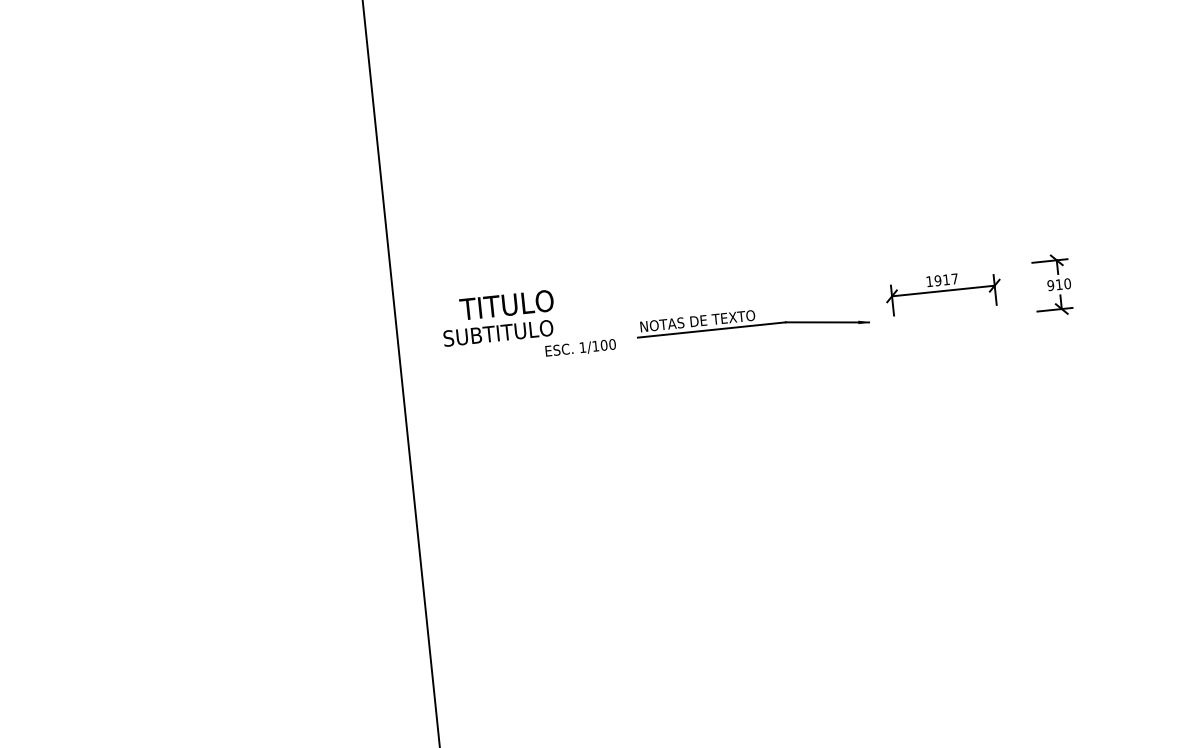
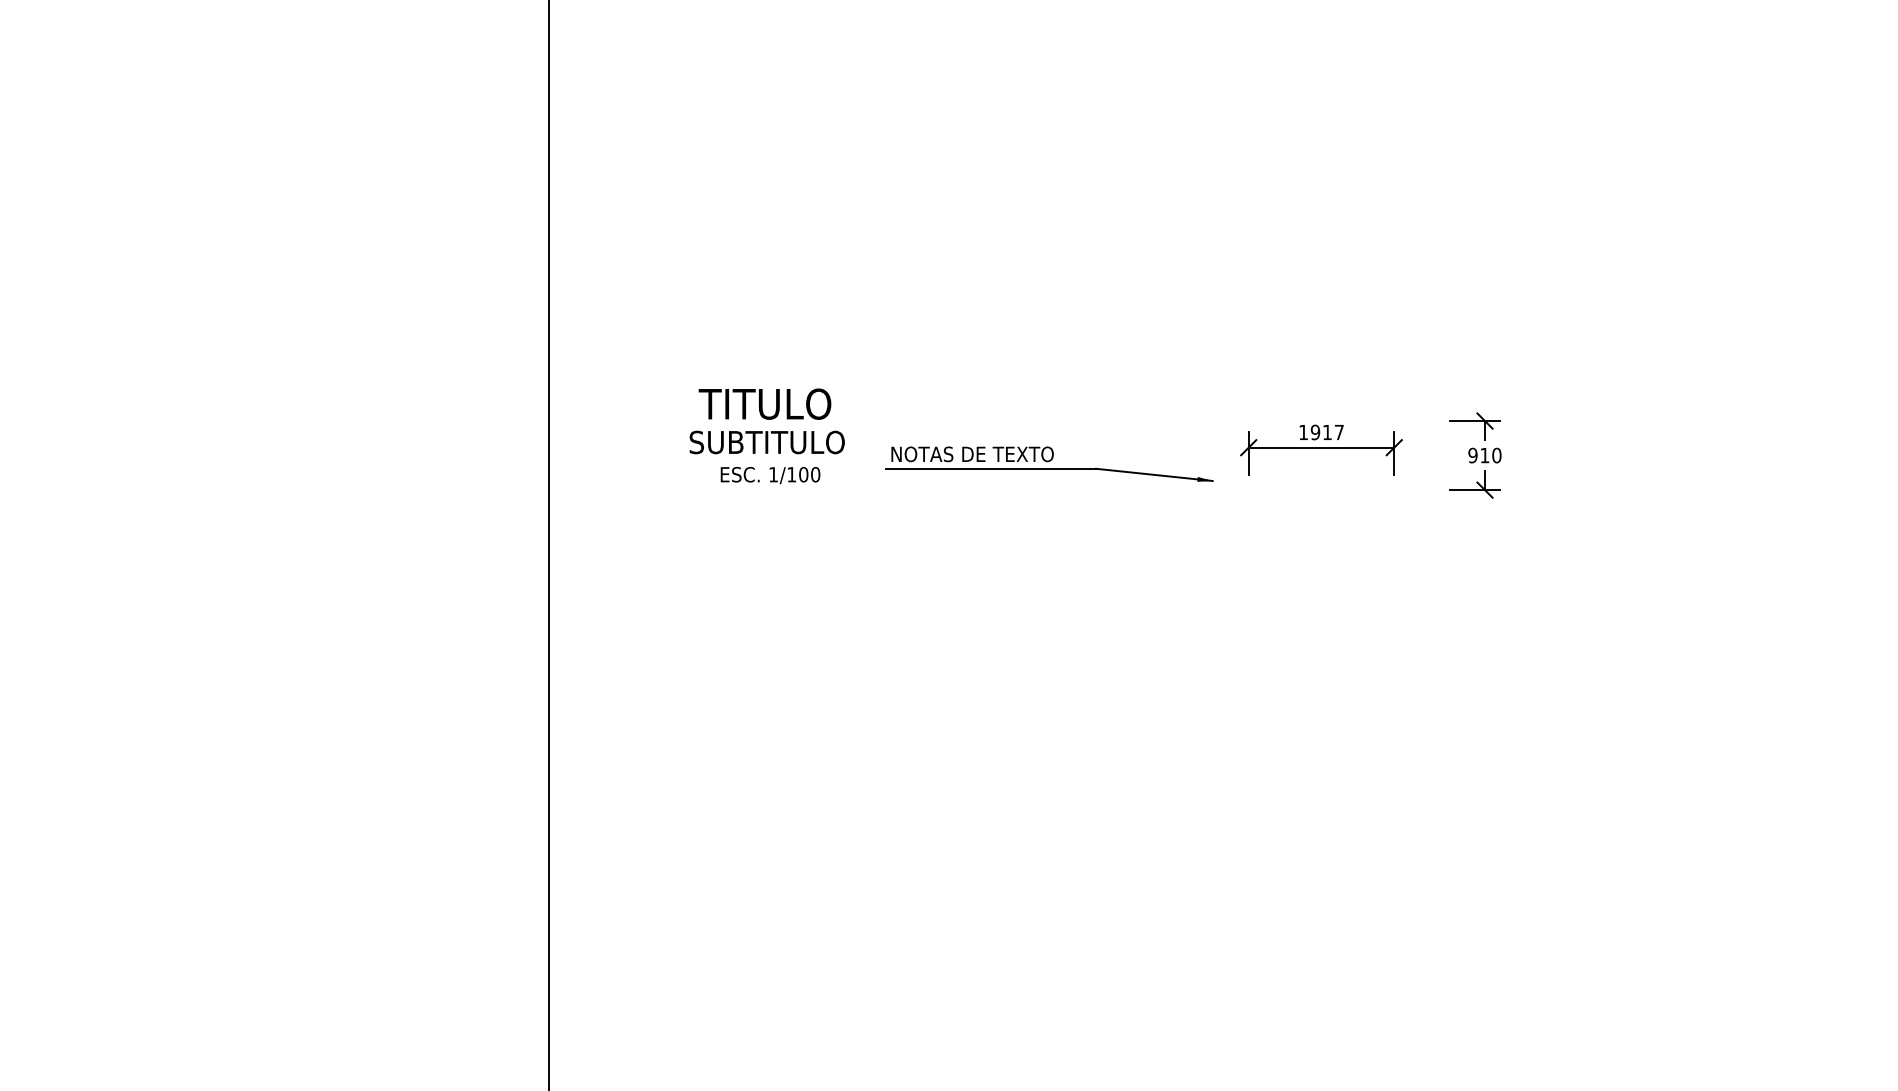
text: (506, 304) -> (764, 403), moved
text: (497, 333) -> (766, 442), moved
text: (580, 348) -> (770, 475), moved

